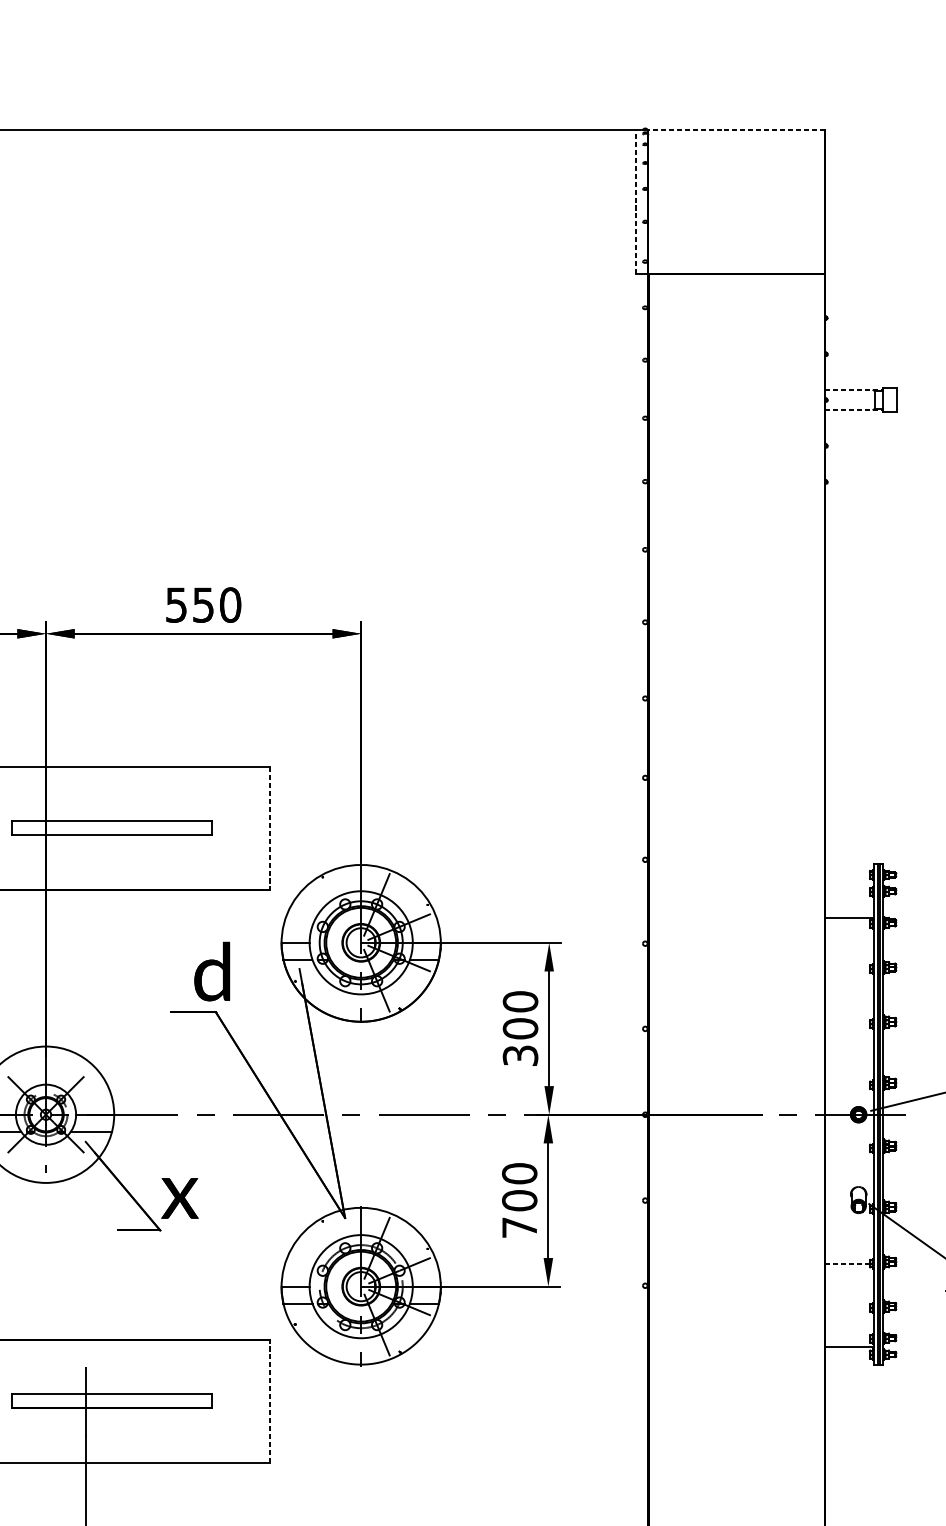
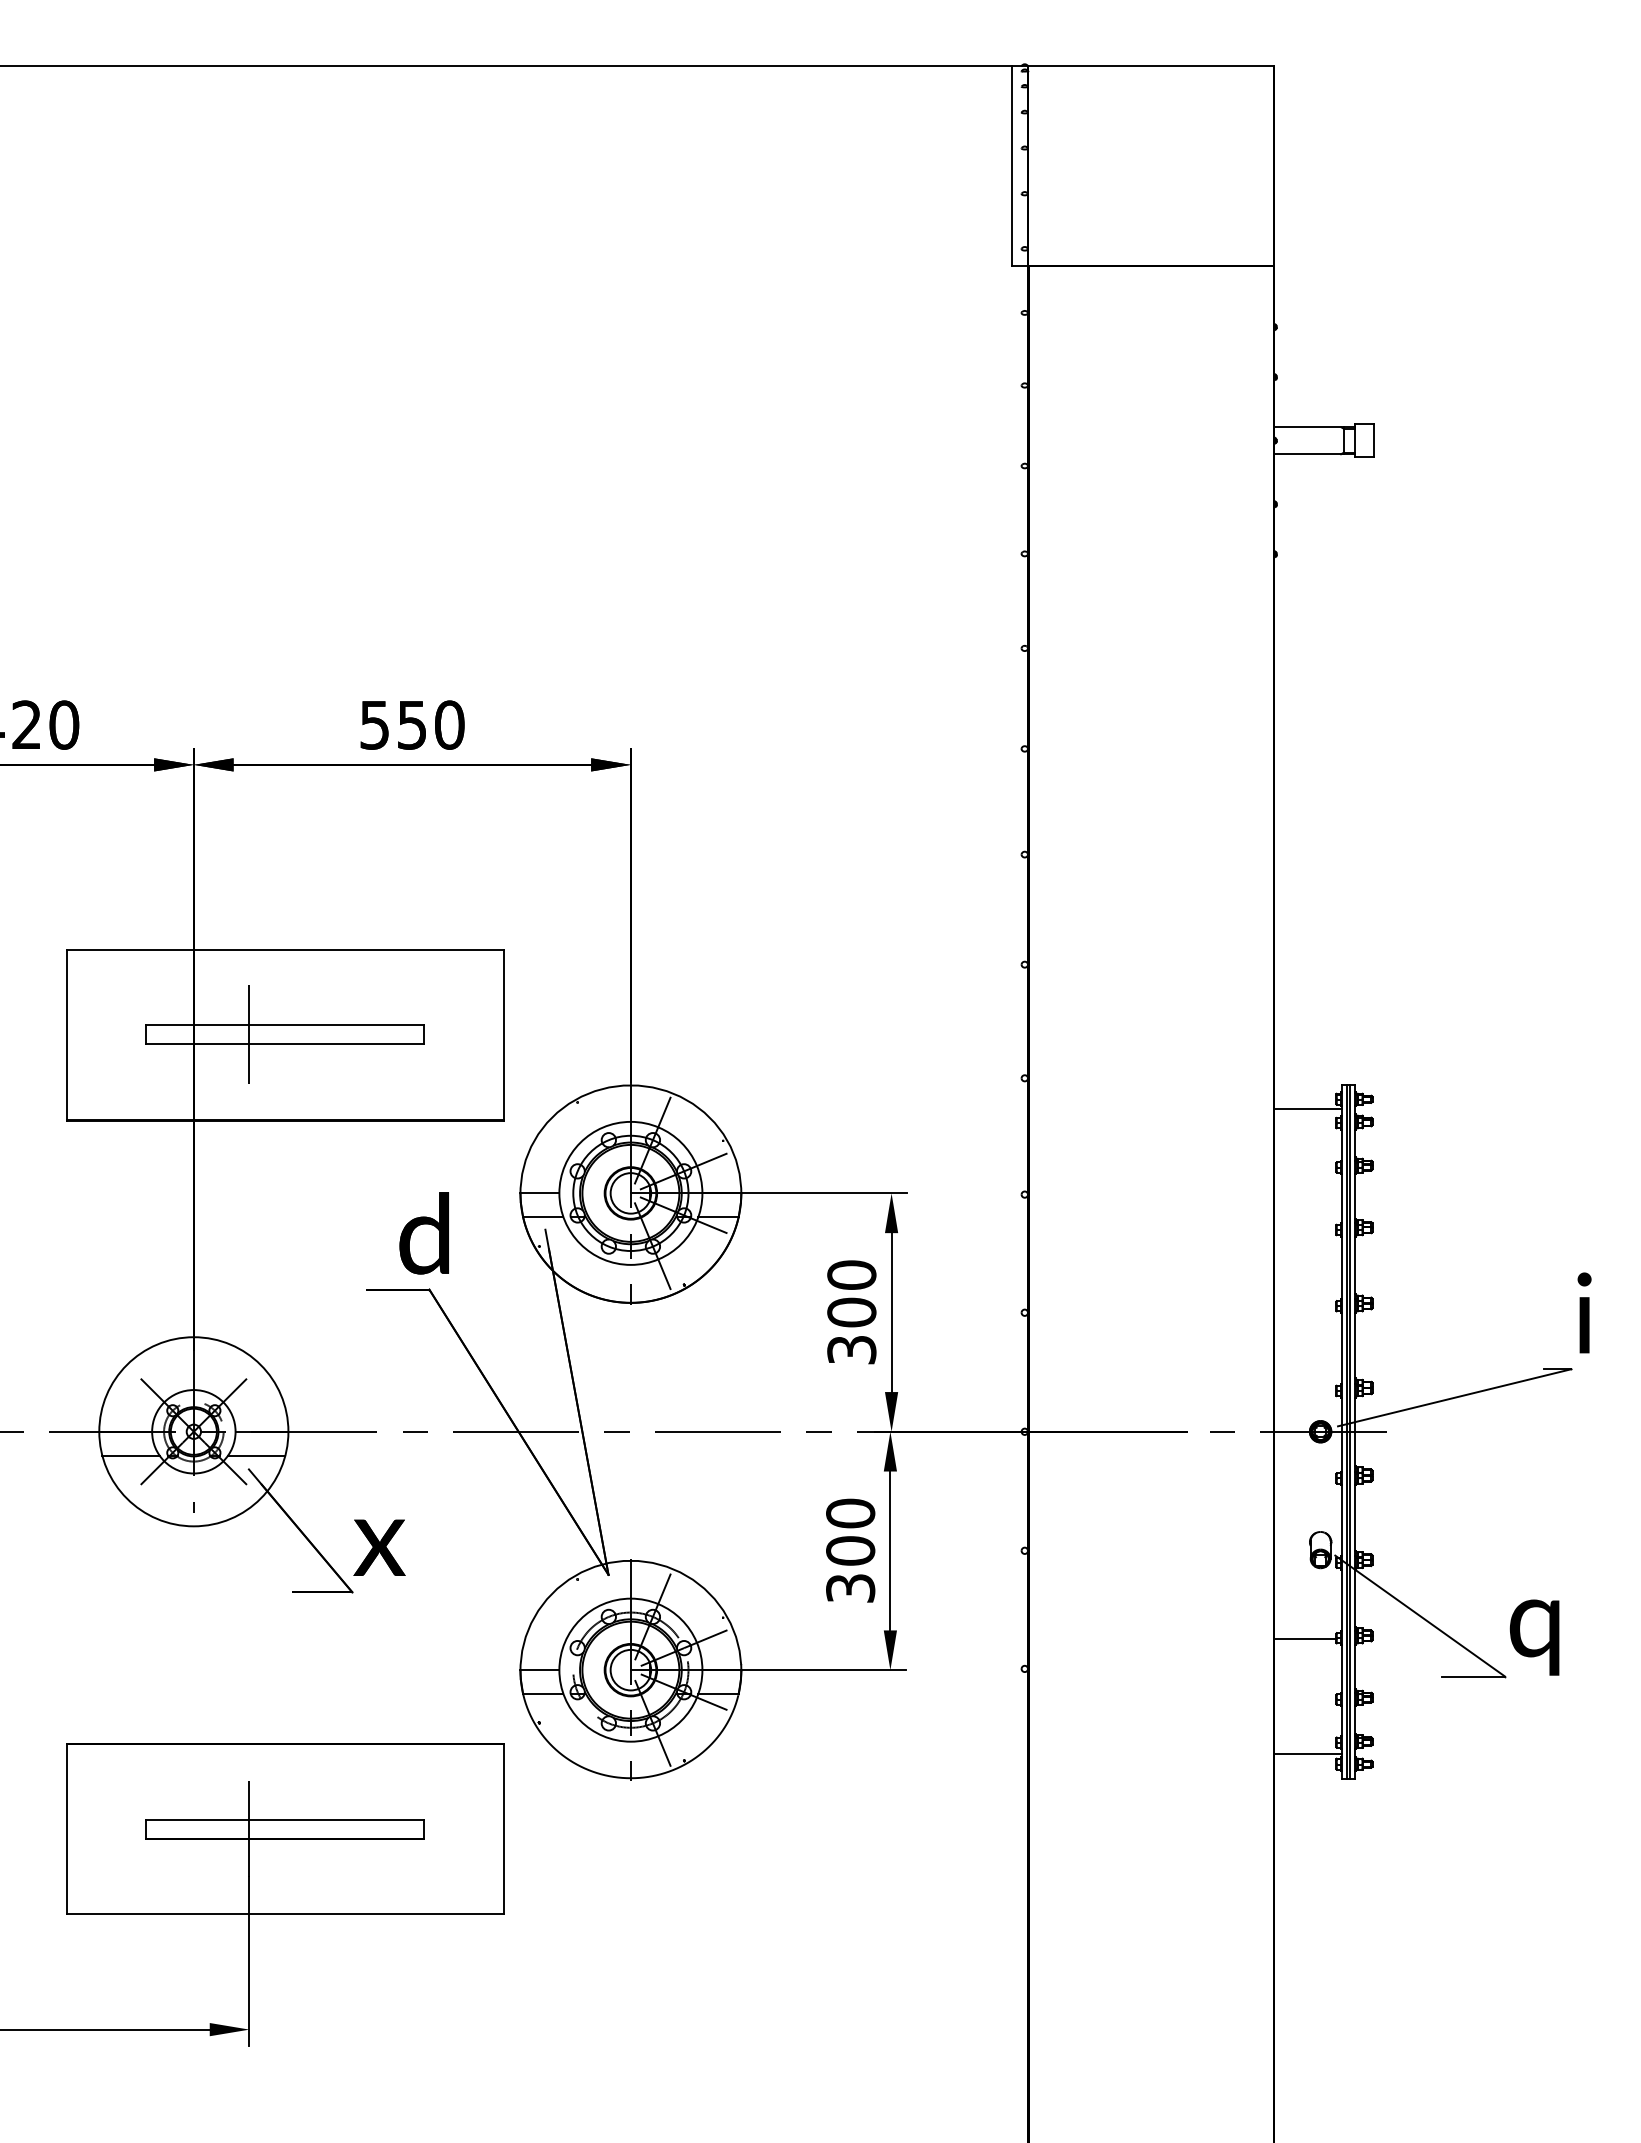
line: (735, 130) -> (1150, 66), dashed -> solid
line: (636, 202) -> (1012, 166), dashed -> solid
line: (854, 390) -> (1314, 427), dashed -> solid
line: (854, 409) -> (1314, 454), dashed -> solid
line: (86, 828) -> (249, 1034), added
line: (269, 828) -> (503, 1035), dashed -> solid
line: (849, 918) -> (1308, 1109), moved
text: (519, 1227) -> (850, 1588), 700 -> 300
line: (847, 1264) -> (1305, 1639), dashed -> solid
line: (269, 1400) -> (503, 1828), dashed -> solid

